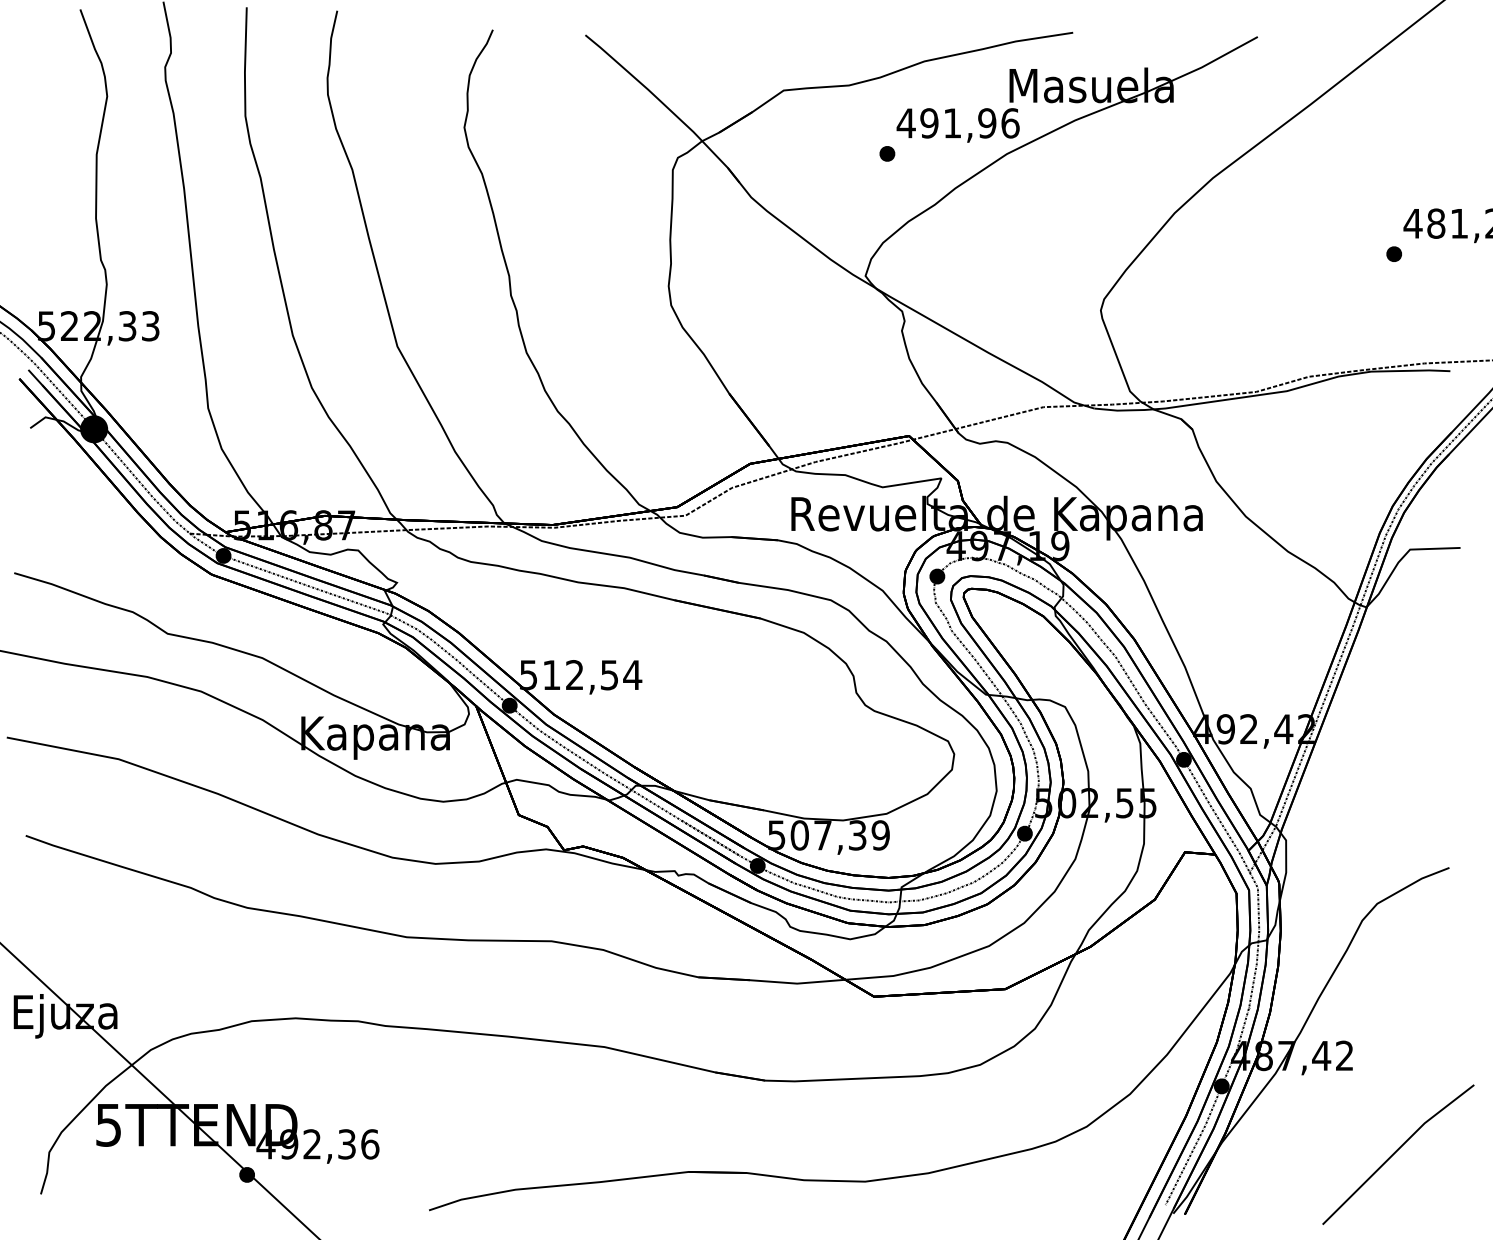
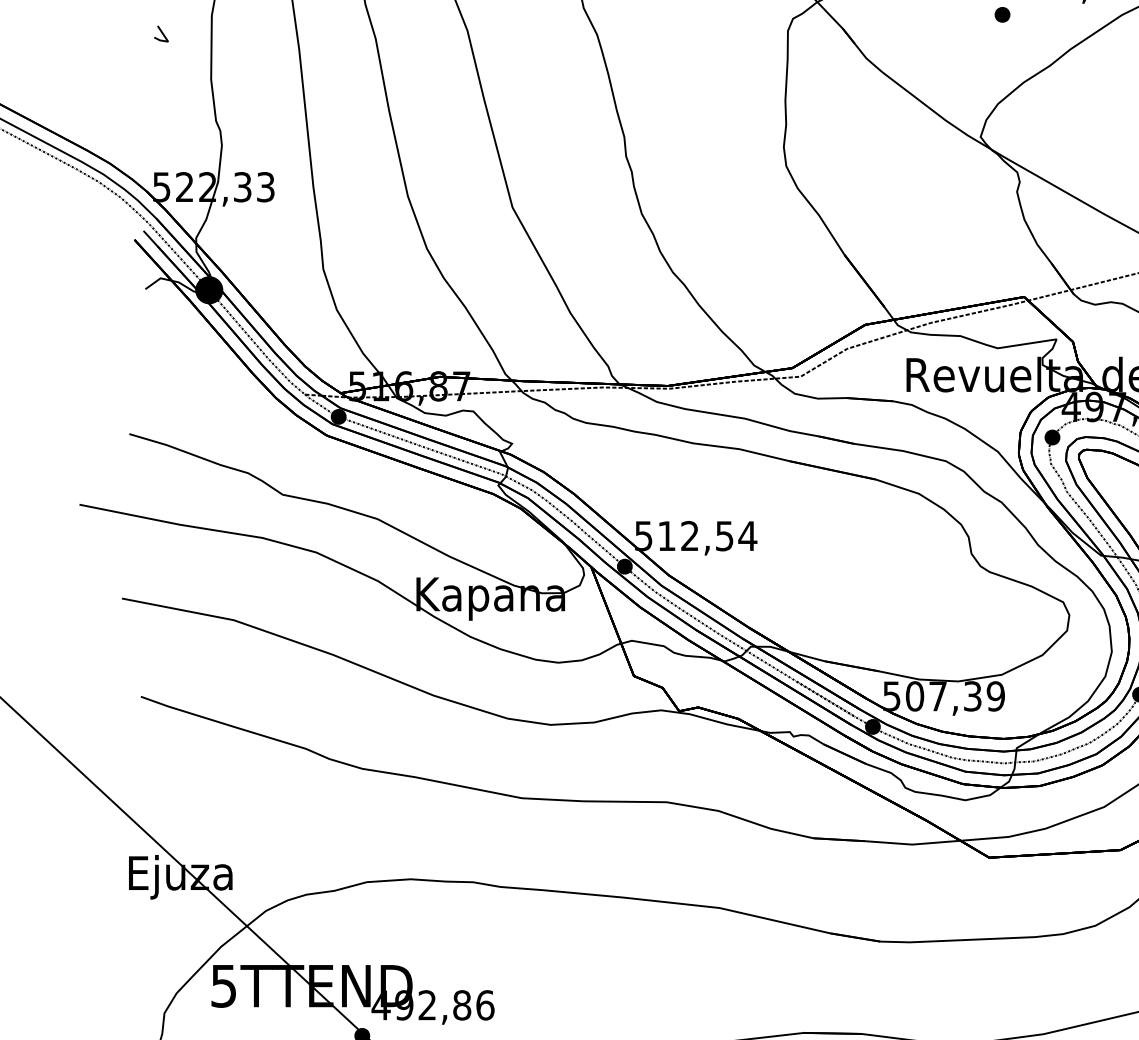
line: (46, 172) -> (161, 33), added
text: (347, 1144) -> (462, 1005), 492,36 -> 492,86

